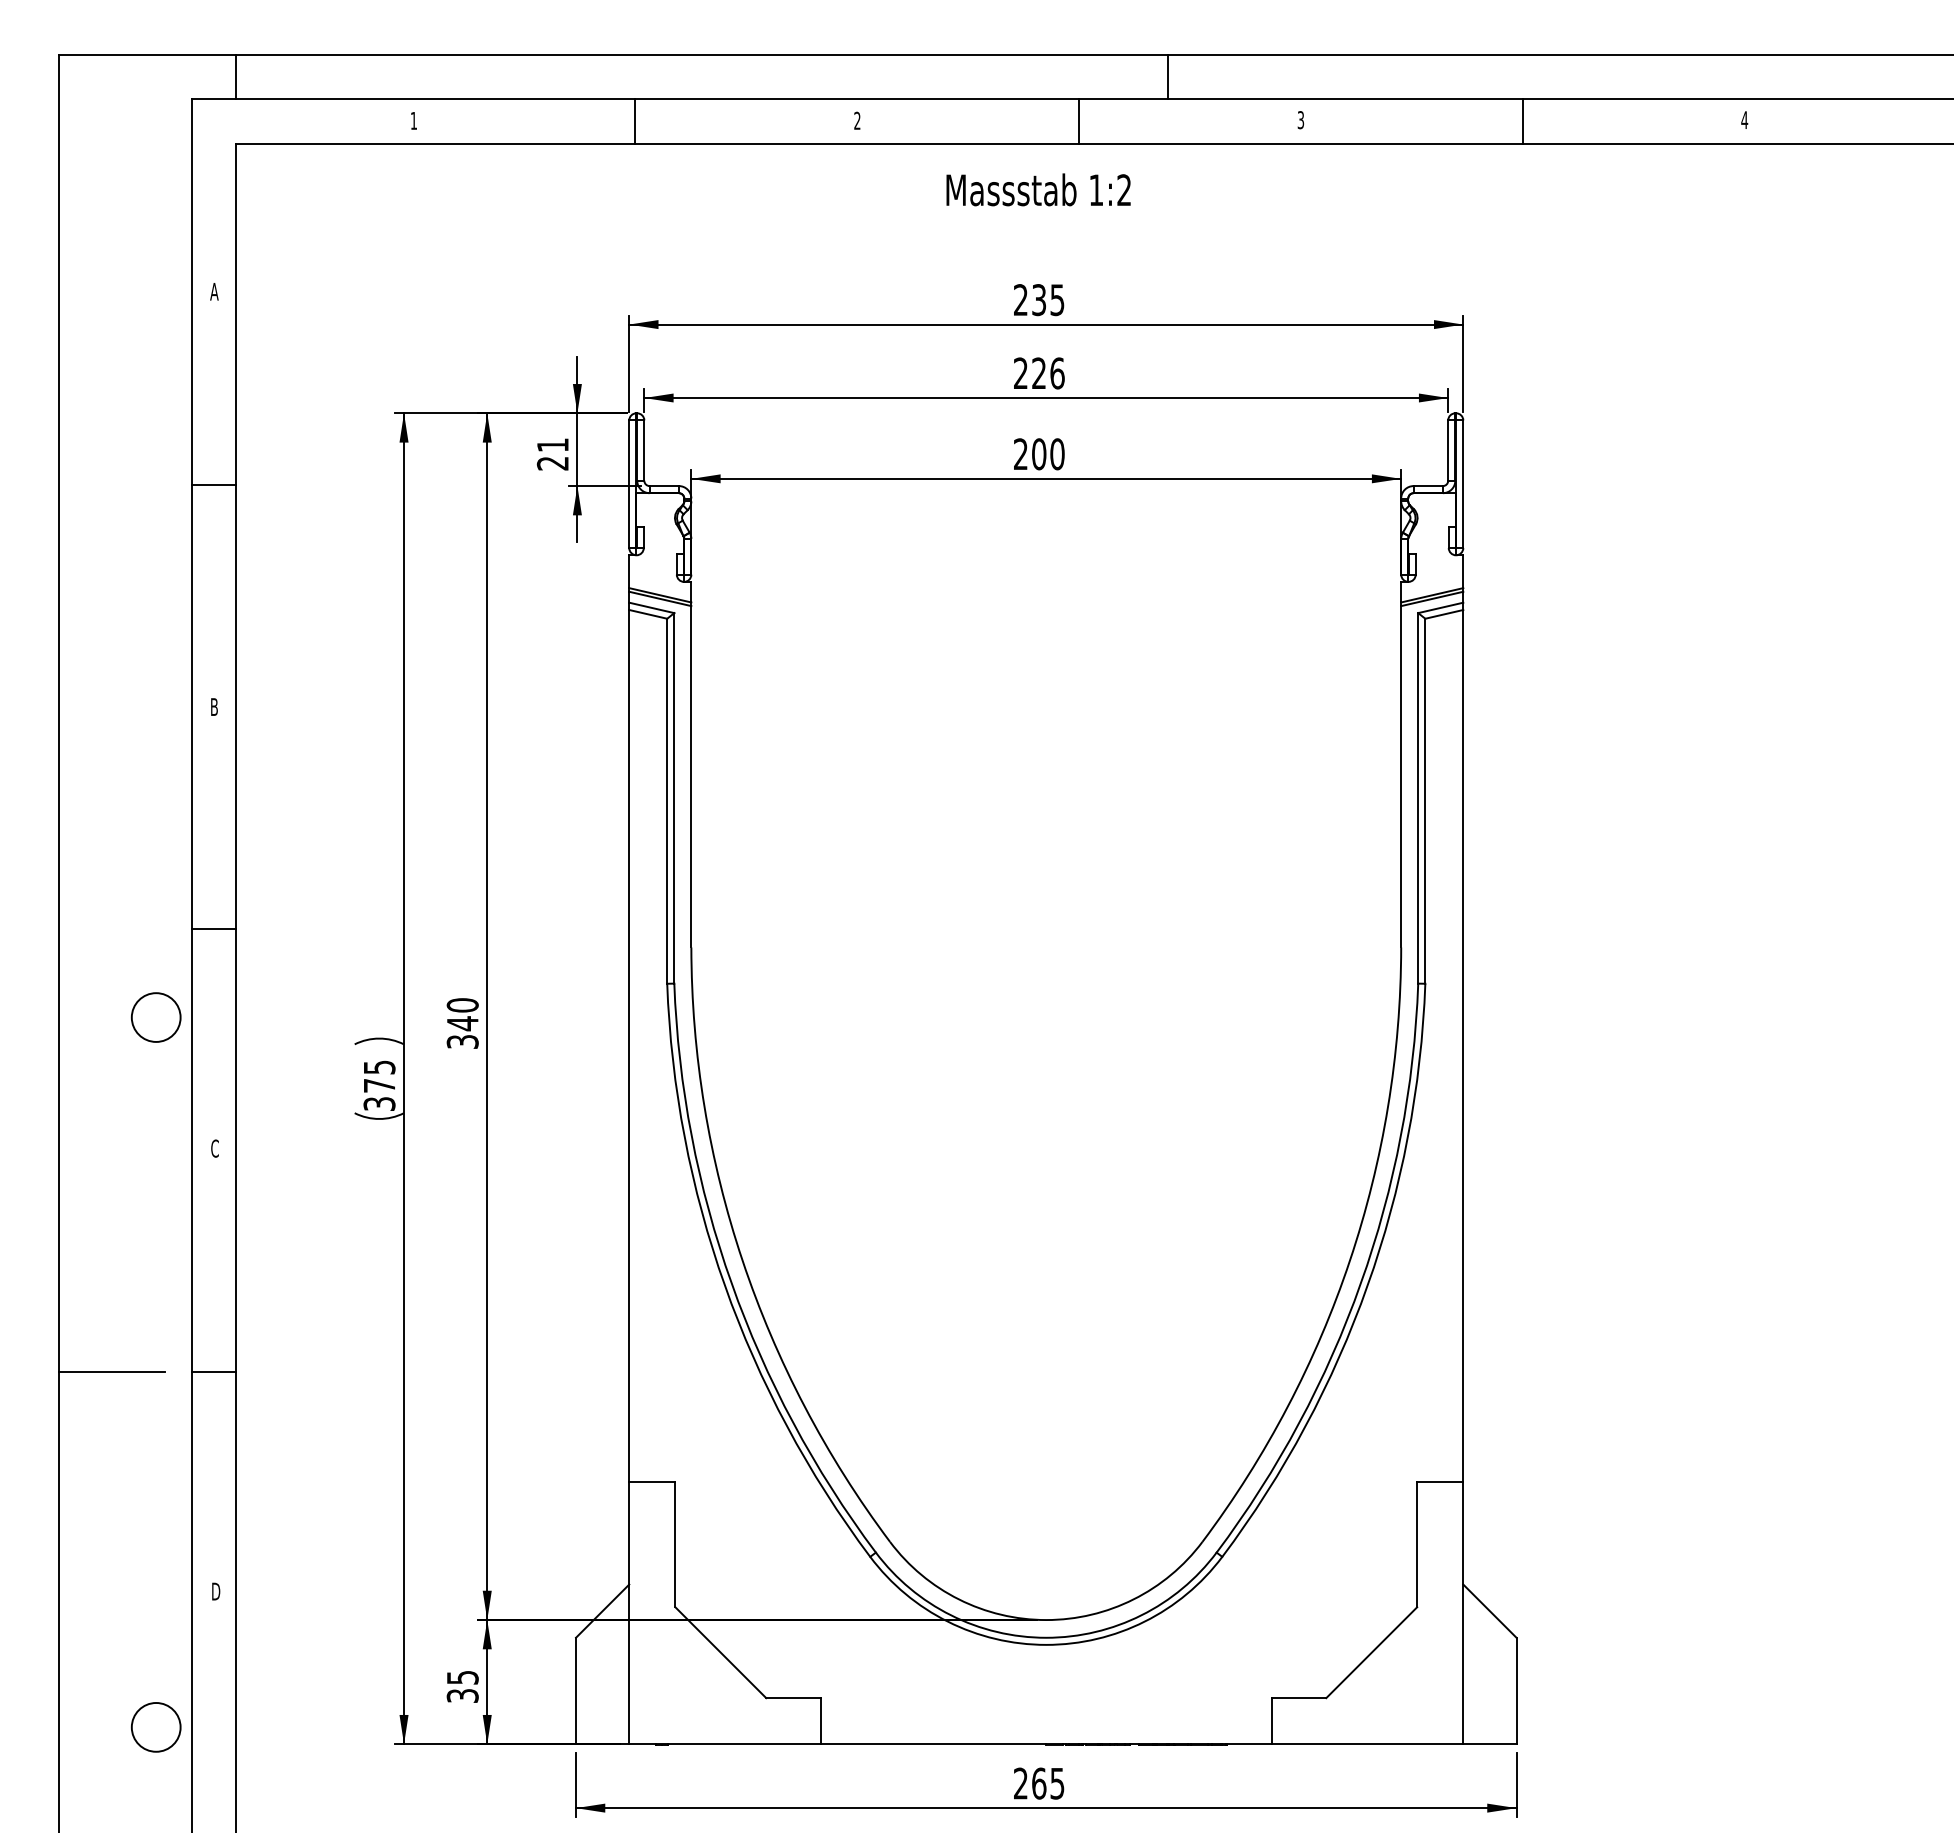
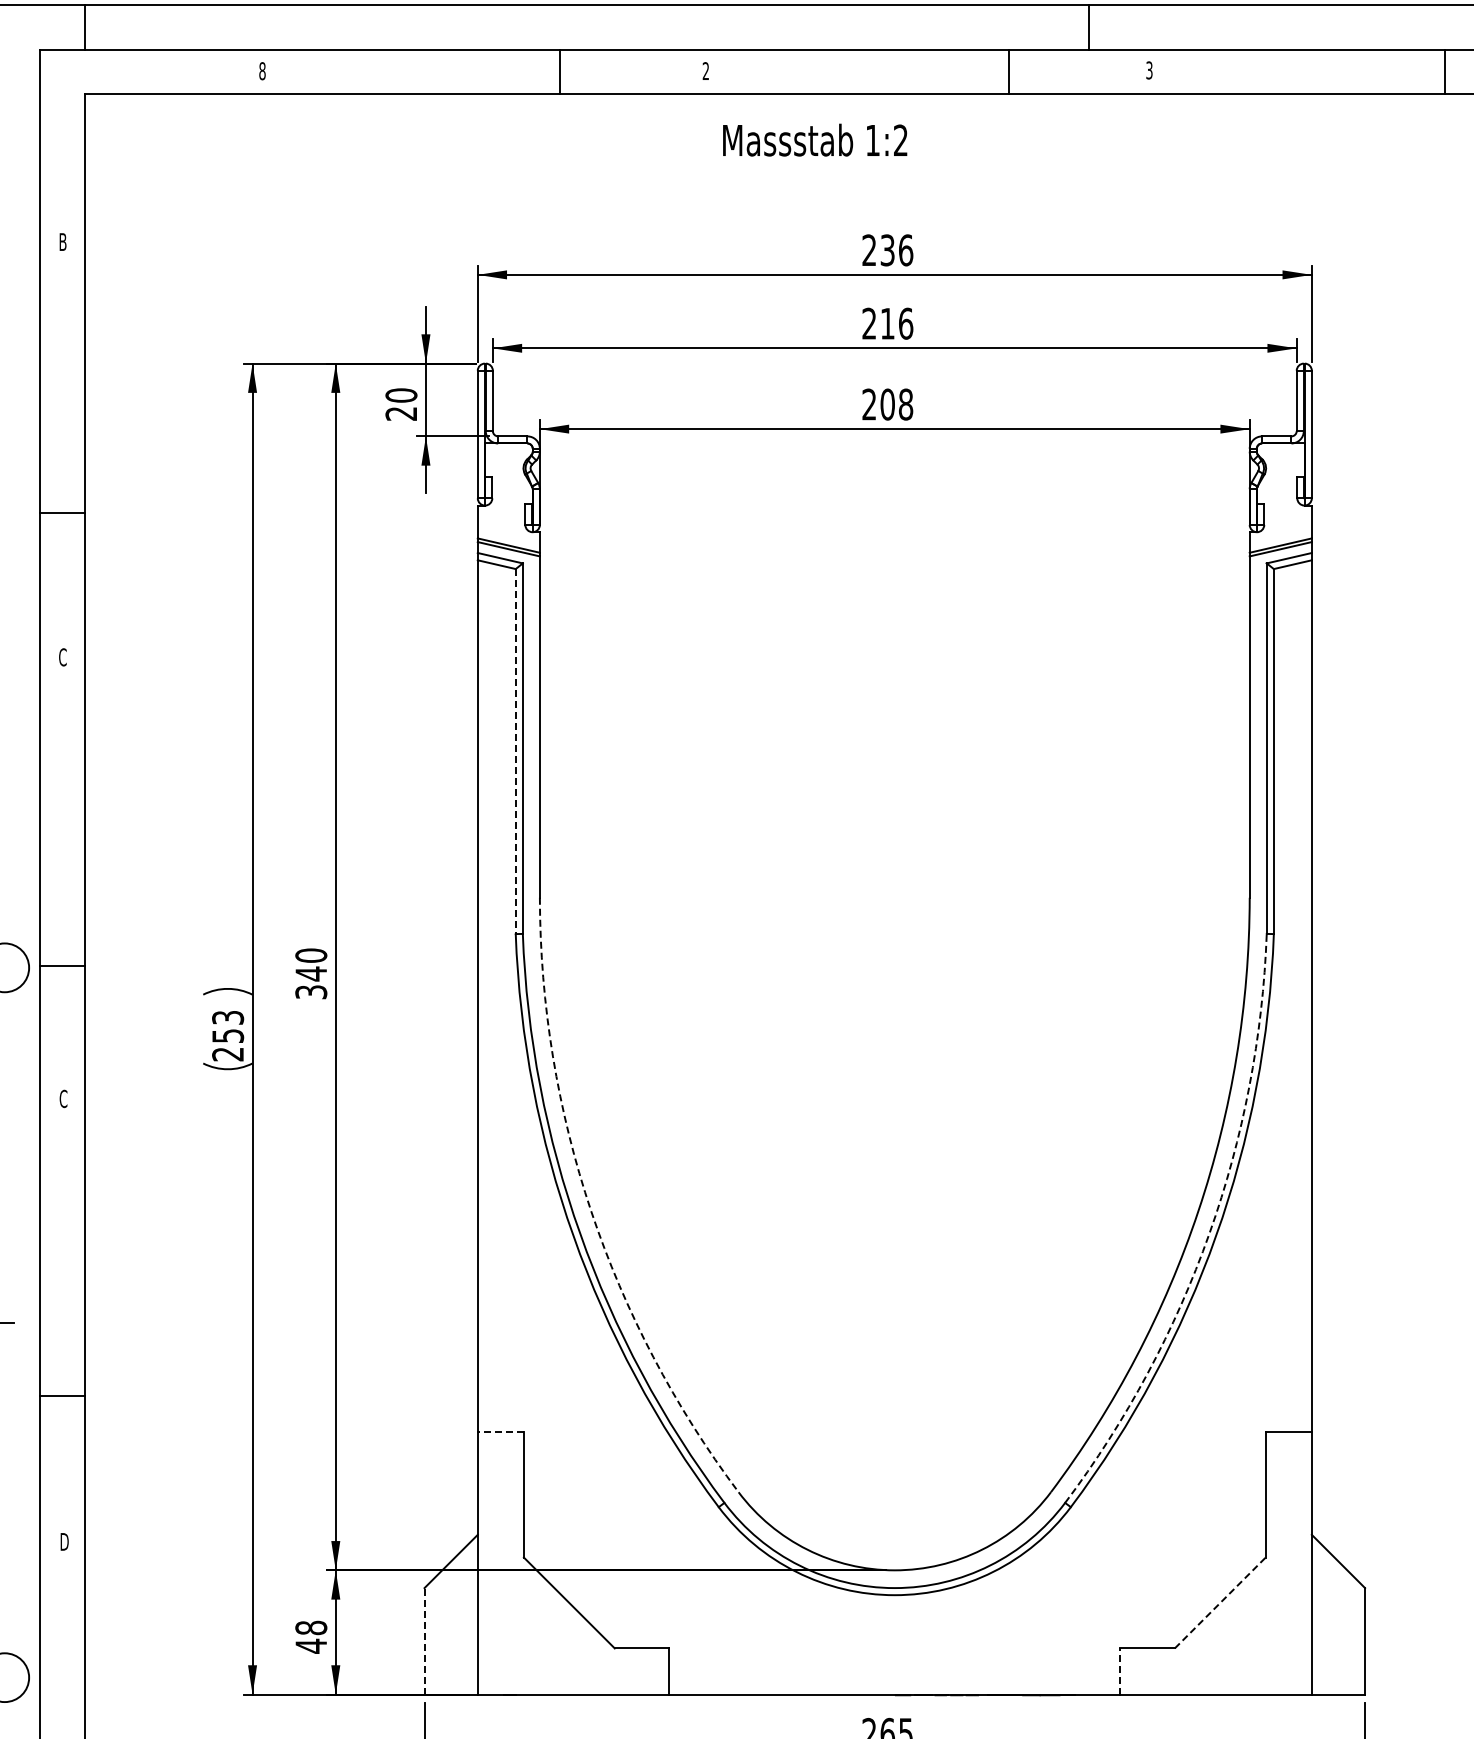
line: (1167, 76) -> (1089, 26), moved
text: (413, 120) -> (262, 70), 1 -> 8
line: (635, 121) -> (560, 71), moved
line: (1079, 121) -> (1009, 71), moved
line: (1522, 121) -> (1445, 71), moved
text: (1038, 189) -> (815, 139), moved
text: (214, 291) -> (63, 241), A -> B
text: (1057, 300) -> (906, 250), 235 -> 236
text: (1038, 372) -> (887, 322), 226 -> 216
text: (552, 445) -> (401, 395), 21 -> 20
text: (1057, 454) -> (906, 404), 200 -> 208
line: (213, 485) -> (62, 513), moved
text: (214, 707) -> (63, 657), B -> C
line: (667, 801) -> (516, 751), solid -> dashed
line: (213, 928) -> (62, 965), moved
text: (379, 1085) -> (228, 1035), 375 -> 253
arc: (742, 1260) -> (591, 1210), solid -> dashed
arc: (1360, 1283) -> (1209, 1233), solid -> dashed
line: (213, 1372) -> (62, 1395), moved
line: (651, 1481) -> (500, 1431), solid -> dashed
line: (1372, 1652) -> (1221, 1602), solid -> dashed
text: (462, 1686) -> (311, 1636), 35 -> 48
line: (576, 1690) -> (425, 1640), solid -> dashed
line: (1271, 1720) -> (1120, 1670), solid -> dashed

